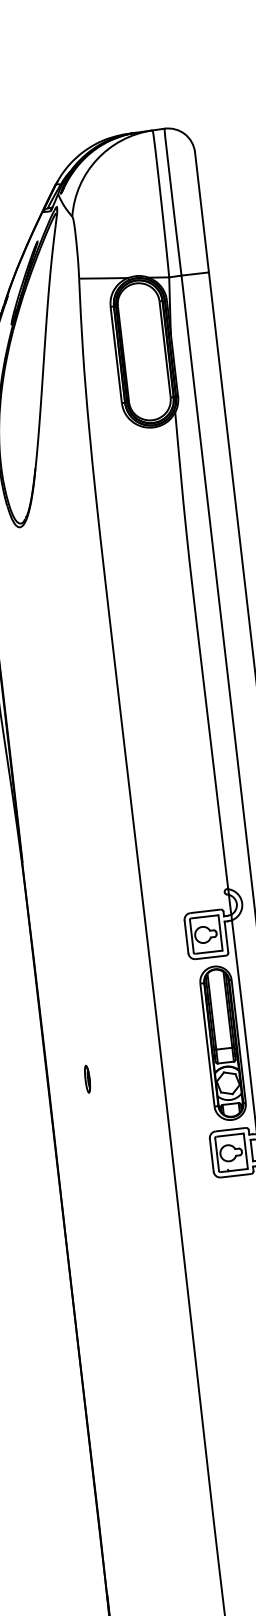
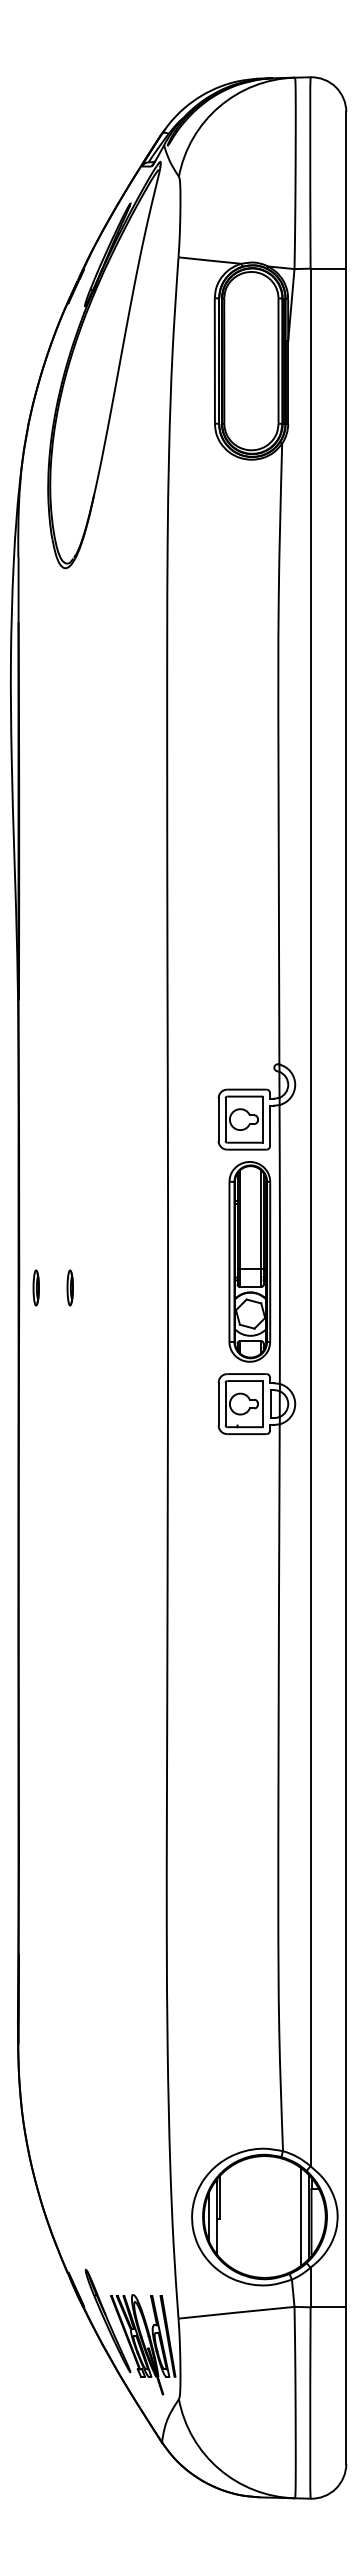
part: (60, 1081) -> (35, 1287), added

